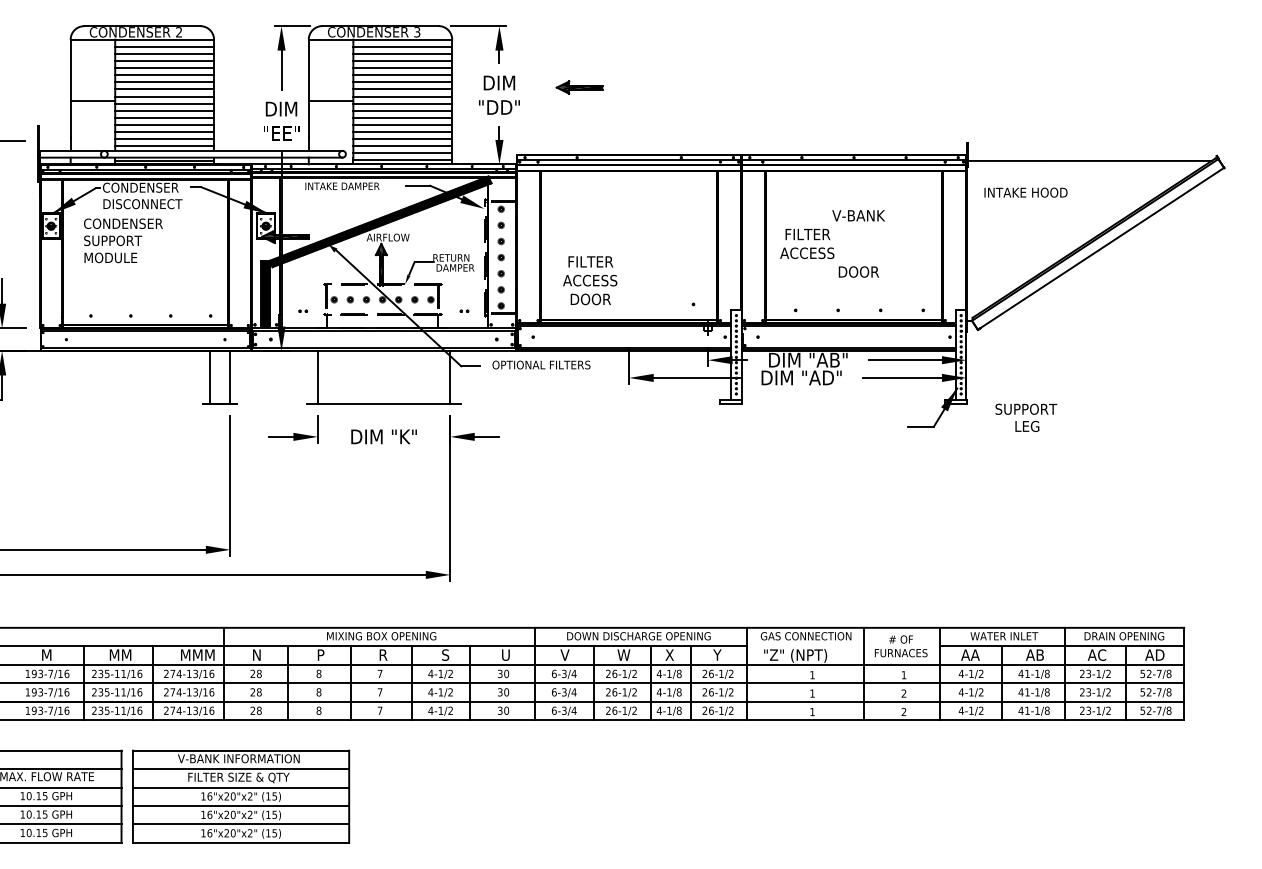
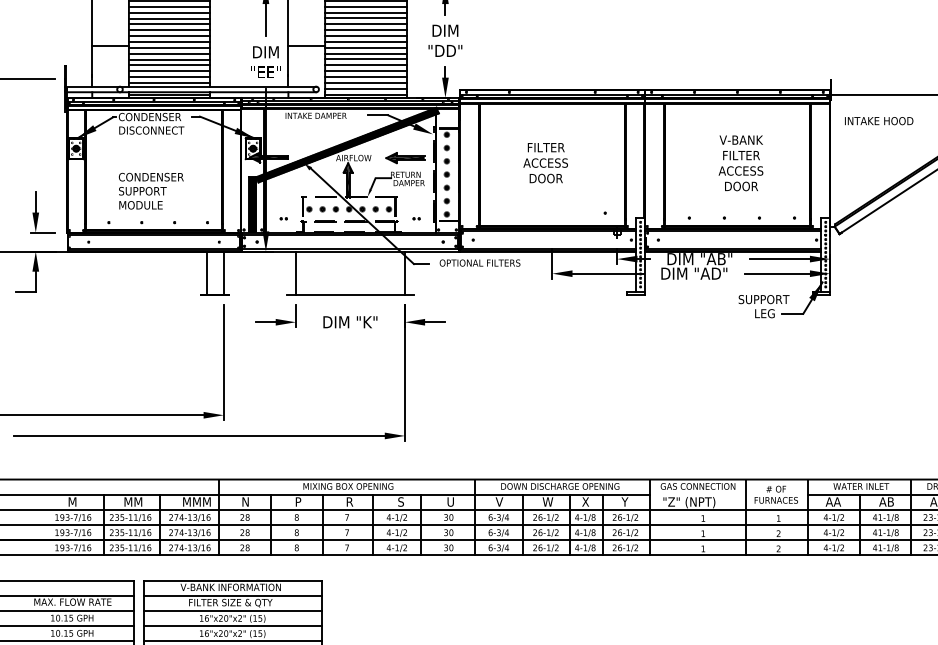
part: (579, 87) -> (405, 158), moved
text: (123, 240) -> (151, 190), moved
text: (807, 243) -> (741, 162), moved
text: (590, 280) -> (545, 162), moved
text: (1026, 417) -> (764, 306), moved

